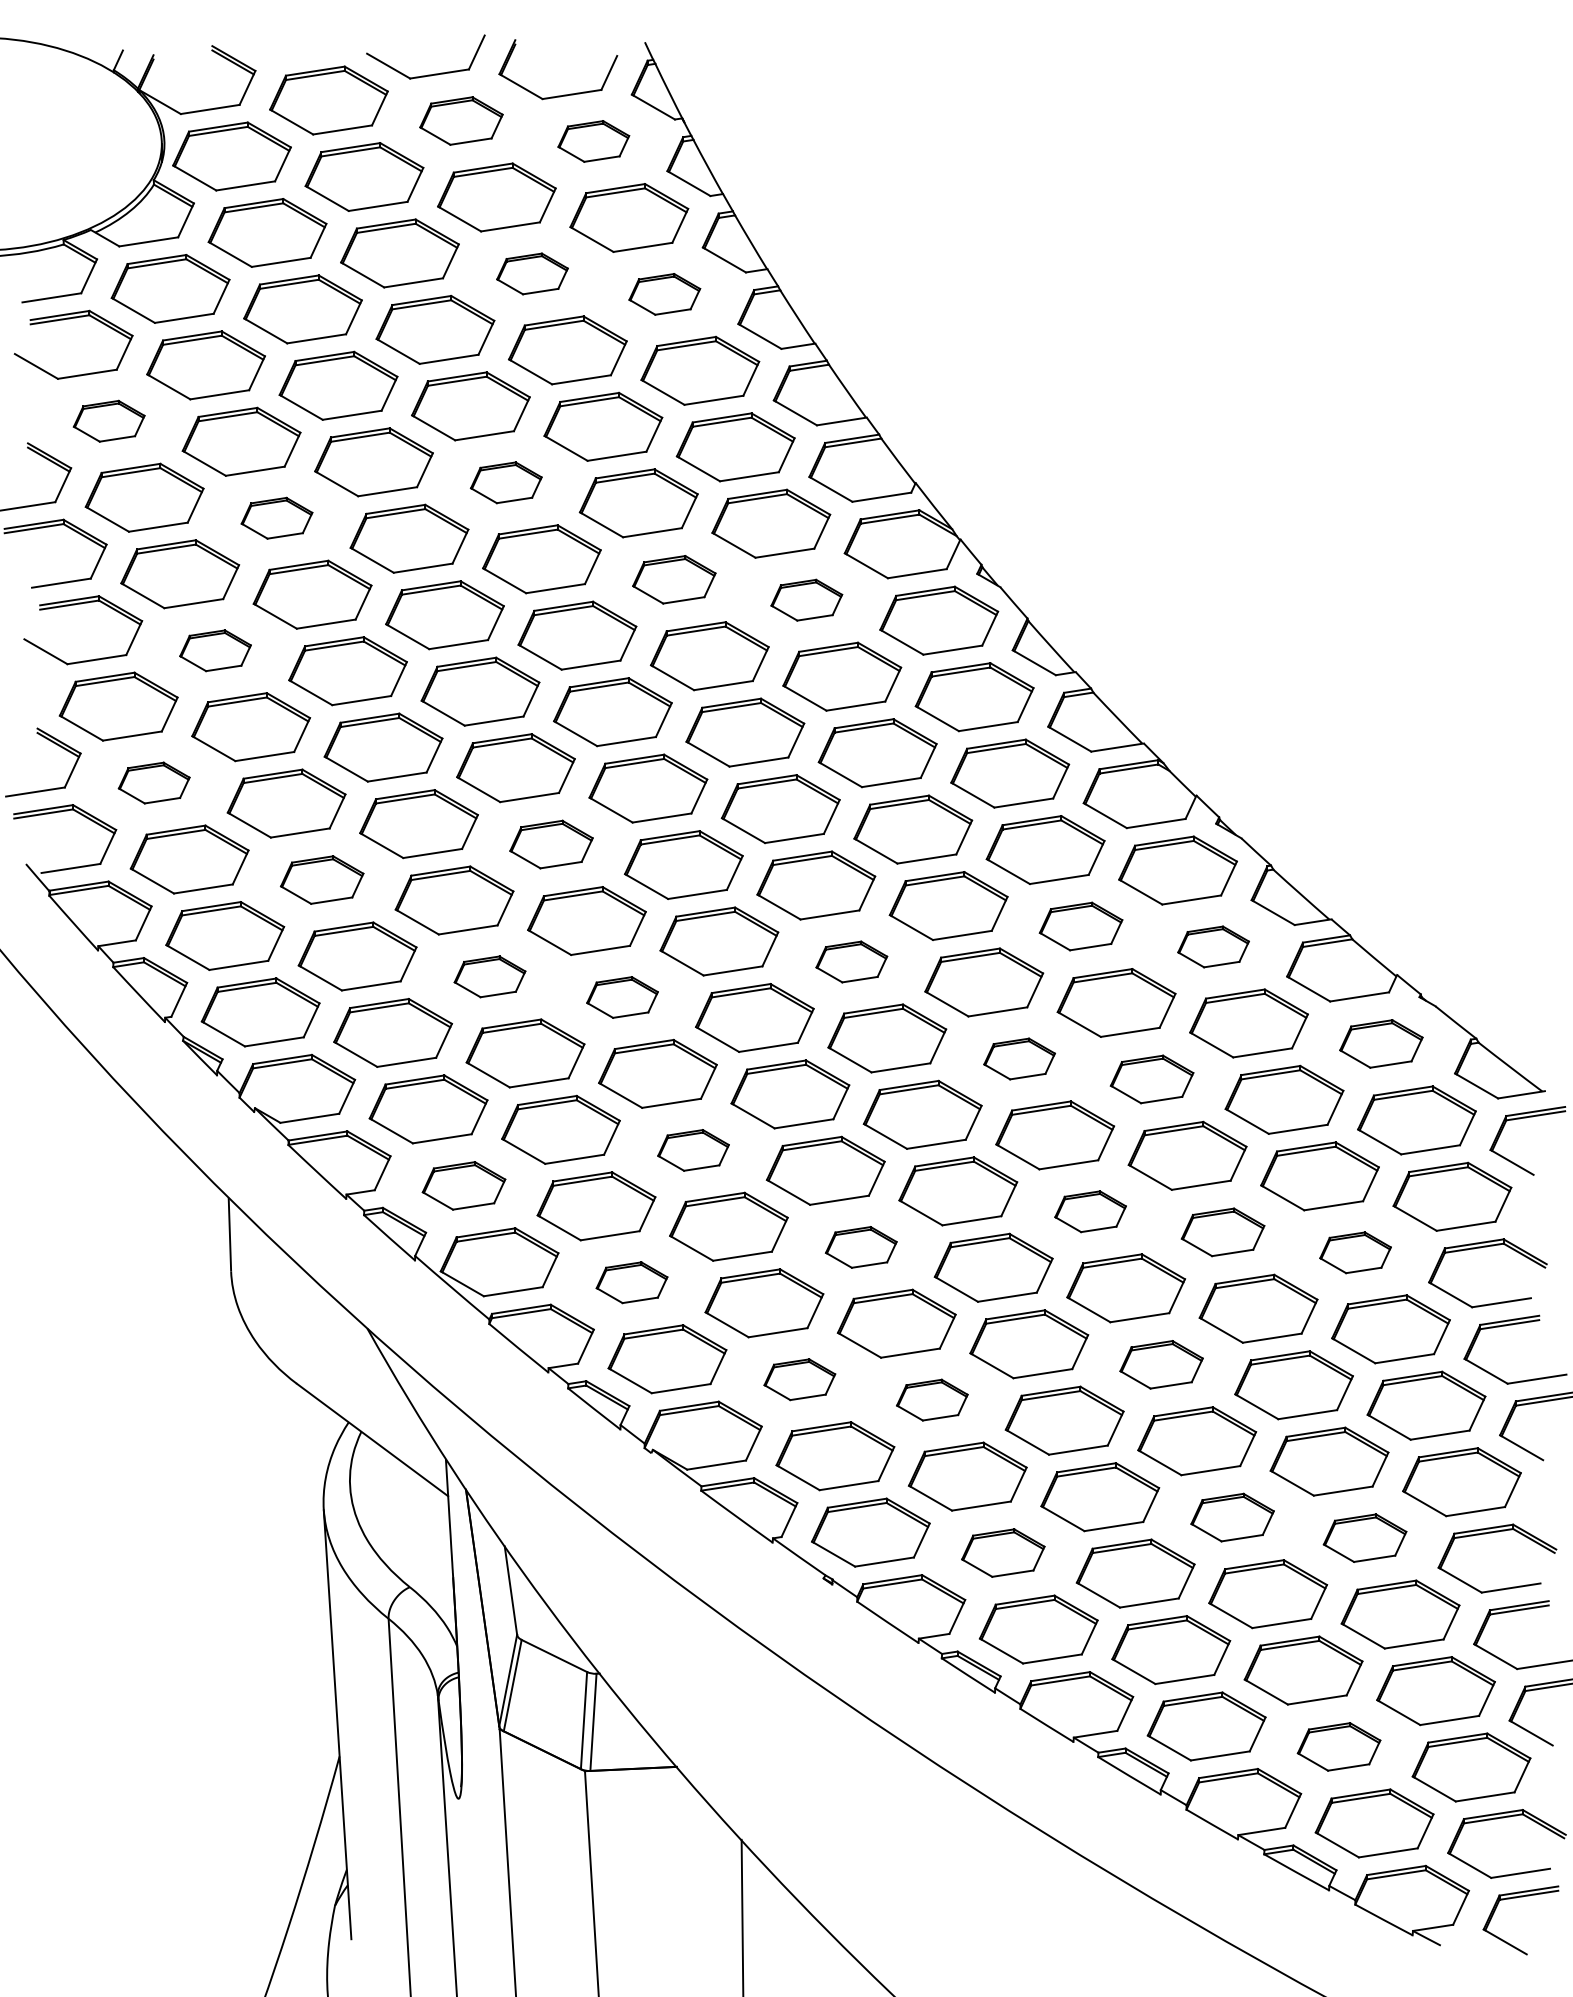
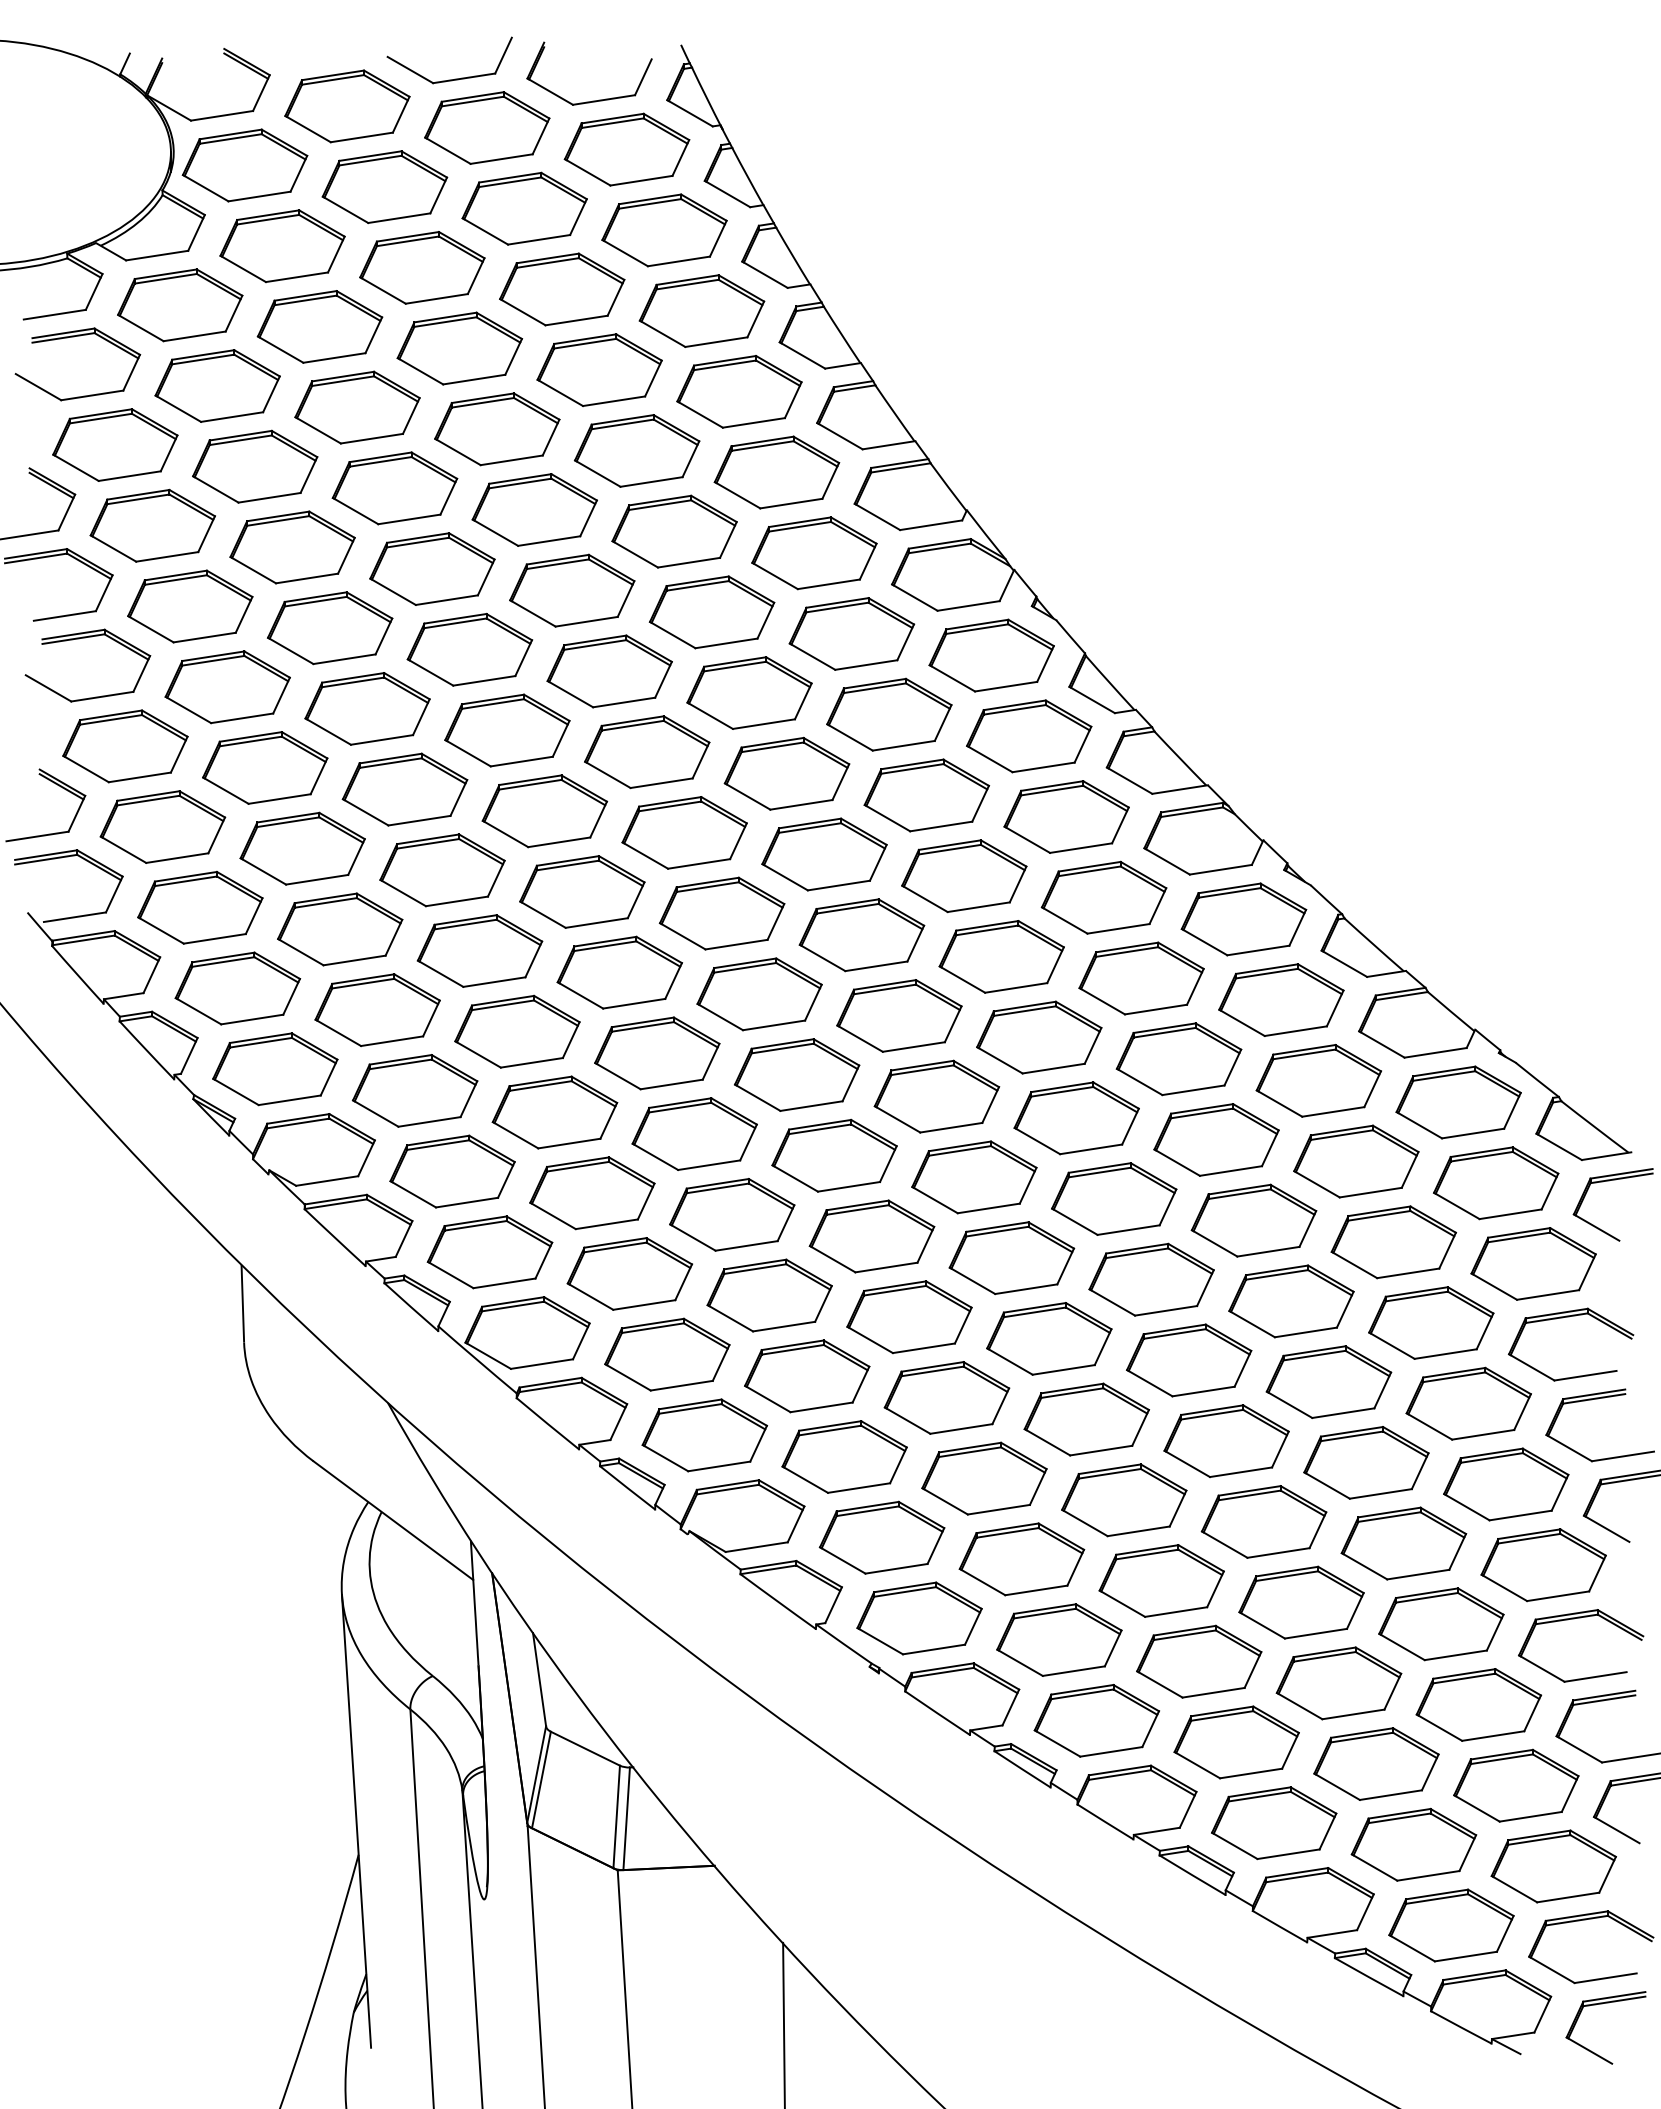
part: (461, 120) -> (487, 127), size x1.43
part: (593, 141) -> (626, 149), size x1.67
part: (532, 273) -> (562, 289), size x1.67
part: (664, 293) -> (701, 310), size x1.67
part: (109, 420) -> (115, 444), size x1.67
part: (506, 482) -> (534, 509), size x1.67
part: (276, 518) -> (292, 547), size x1.67
part: (673, 579) -> (711, 612), size x1.43
part: (806, 599) -> (851, 633), size x1.67
part: (215, 650) -> (227, 687), size x1.67
part: (153, 782) -> (162, 826), size x1.67
part: (551, 844) -> (582, 891), size x1.43
part: (322, 880) -> (340, 929), size x1.43
part: (1081, 926) -> (1141, 978), size x1.43
part: (1213, 946) -> (1281, 999), size x1.67
part: (851, 961) -> (899, 1015), size x1.67
part: (490, 976) -> (517, 1031), size x1.67
part: (622, 997) -> (657, 1053), size x1.67
part: (1381, 1043) -> (1458, 1102), size x1.43
part: (1019, 1059) -> (1076, 1118), size x1.67
part: (1152, 1079) -> (1216, 1139), size x1.43
part: (693, 1150) -> (732, 1214), size x1.67
part: (463, 1186) -> (489, 1252), size x1.43
part: (1090, 1211) -> (1151, 1279), size x1.67
part: (1223, 1232) -> (1291, 1301), size x1.43
part: (861, 1247) -> (909, 1317), size x1.67
part: (1355, 1252) -> (1431, 1322), size x1.67
part: (632, 1282) -> (667, 1354), size x1.67
part: (1161, 1365) -> (1226, 1441), size x1.43
part: (799, 1379) -> (844, 1456), size x1.67
part: (932, 1400) -> (984, 1478), size x1.67
part: (1232, 1517) -> (1301, 1602), size x1.43
part: (1365, 1538) -> (1441, 1624), size x1.43
part: (1003, 1552) -> (1059, 1639), size x1.43
part: (1338, 1746) -> (1413, 1844), size x1.43

